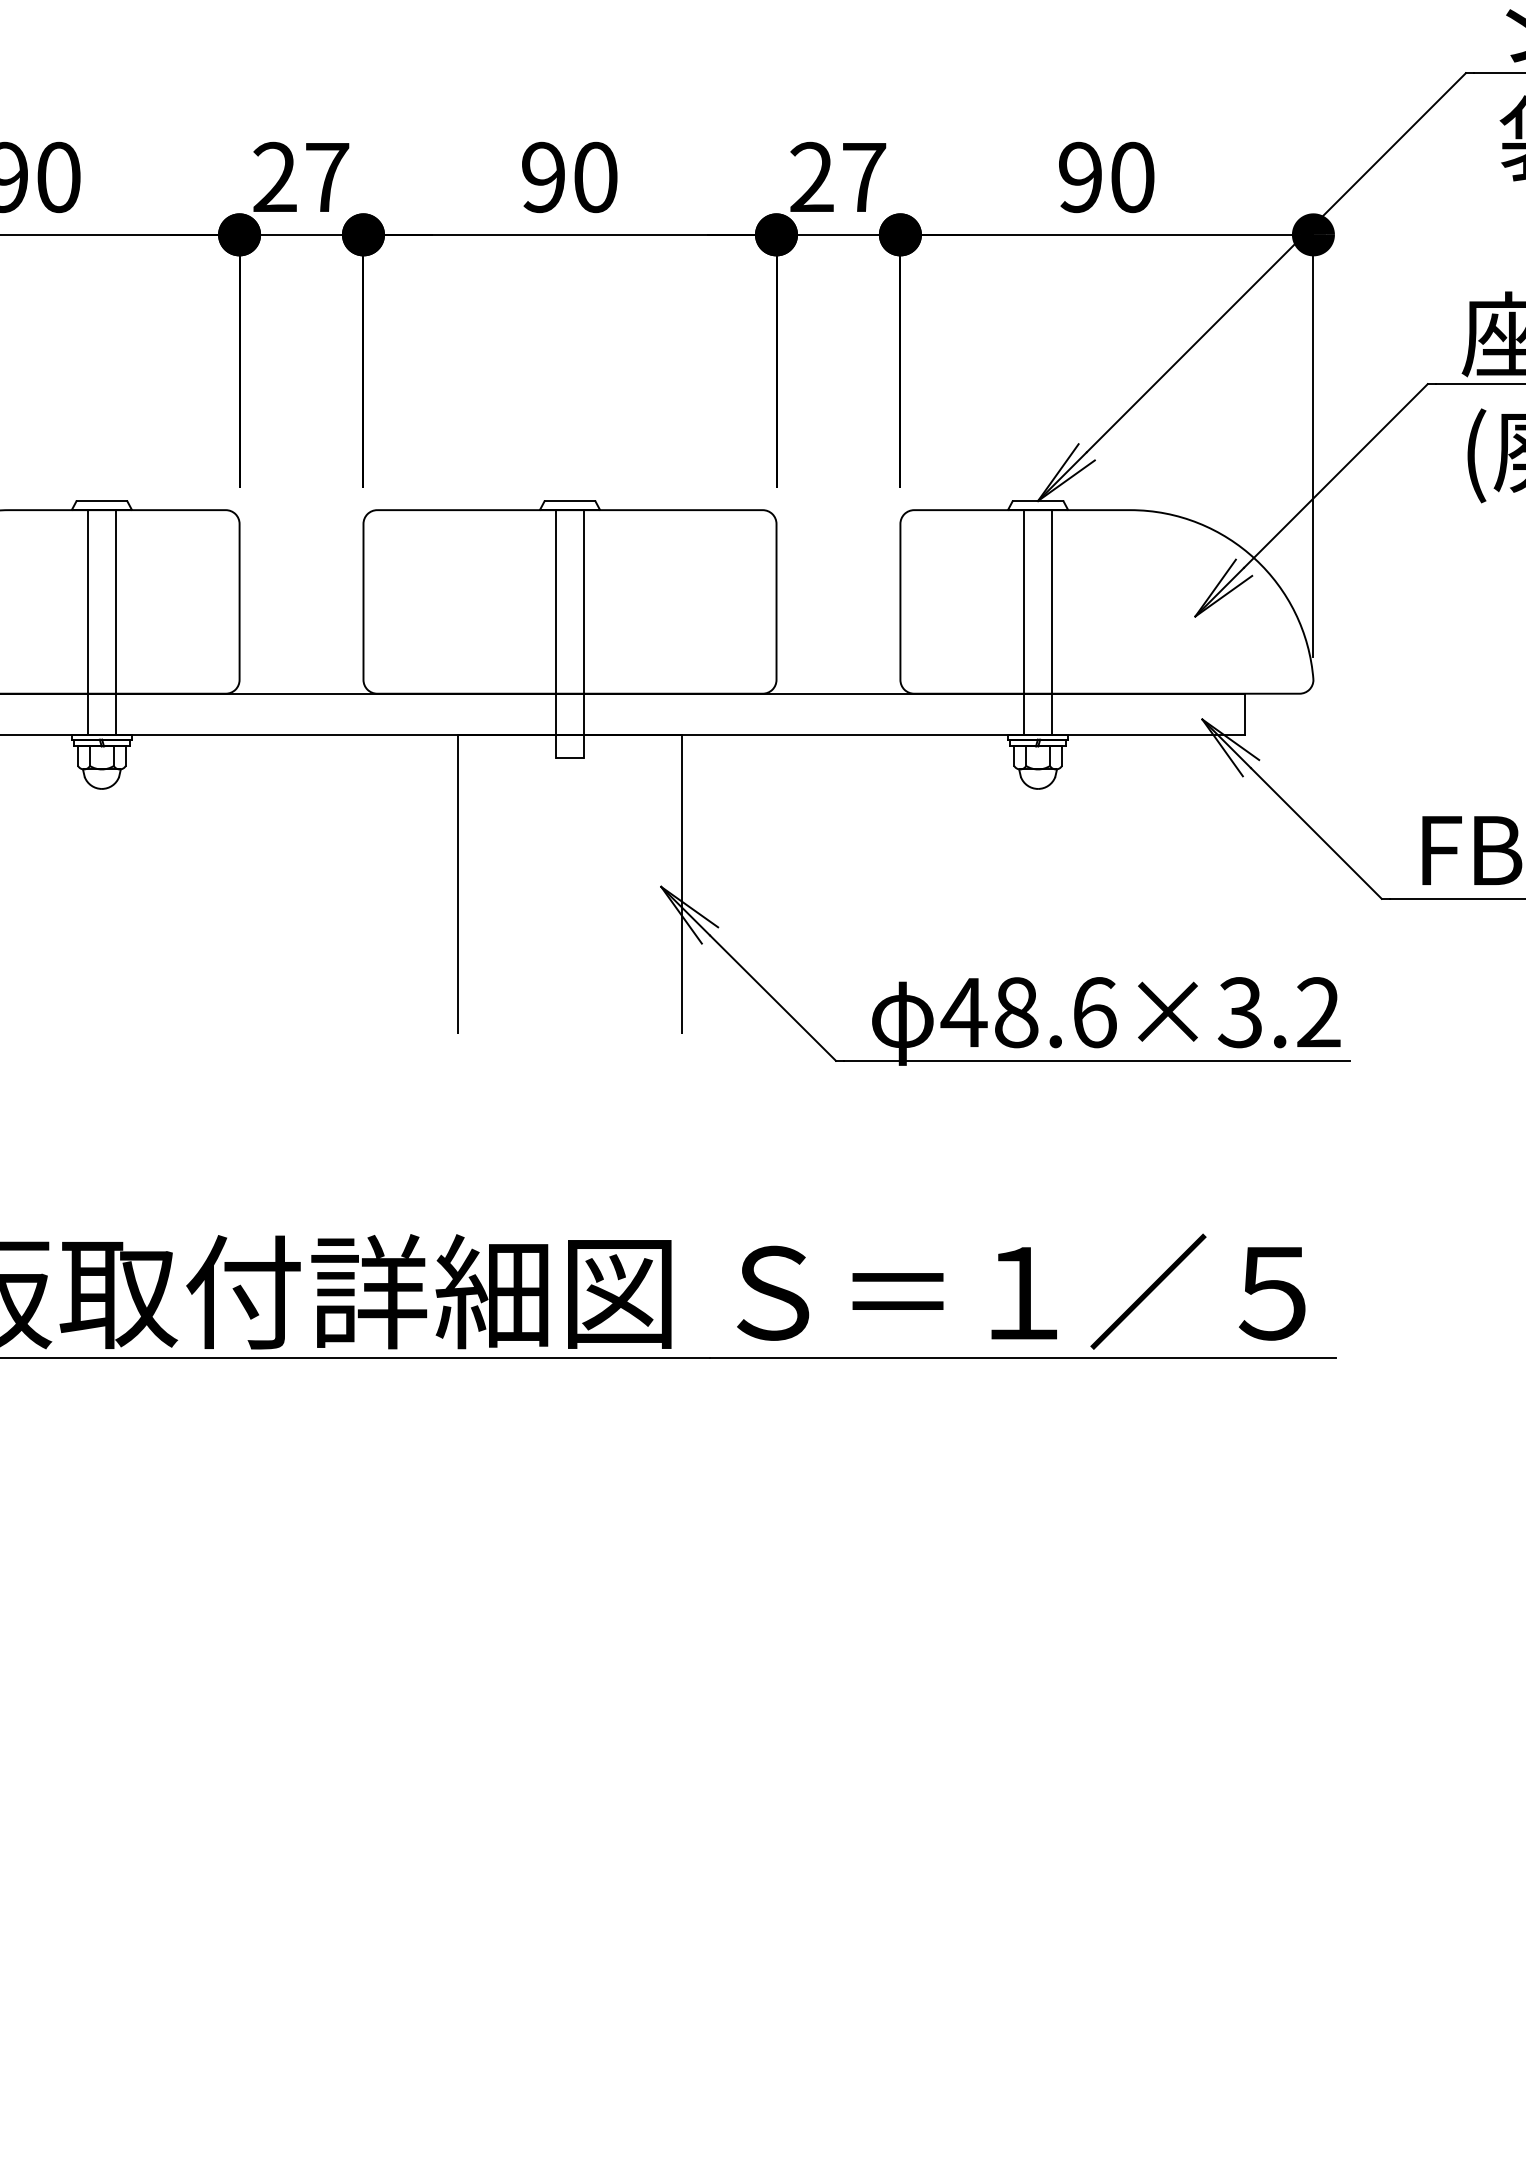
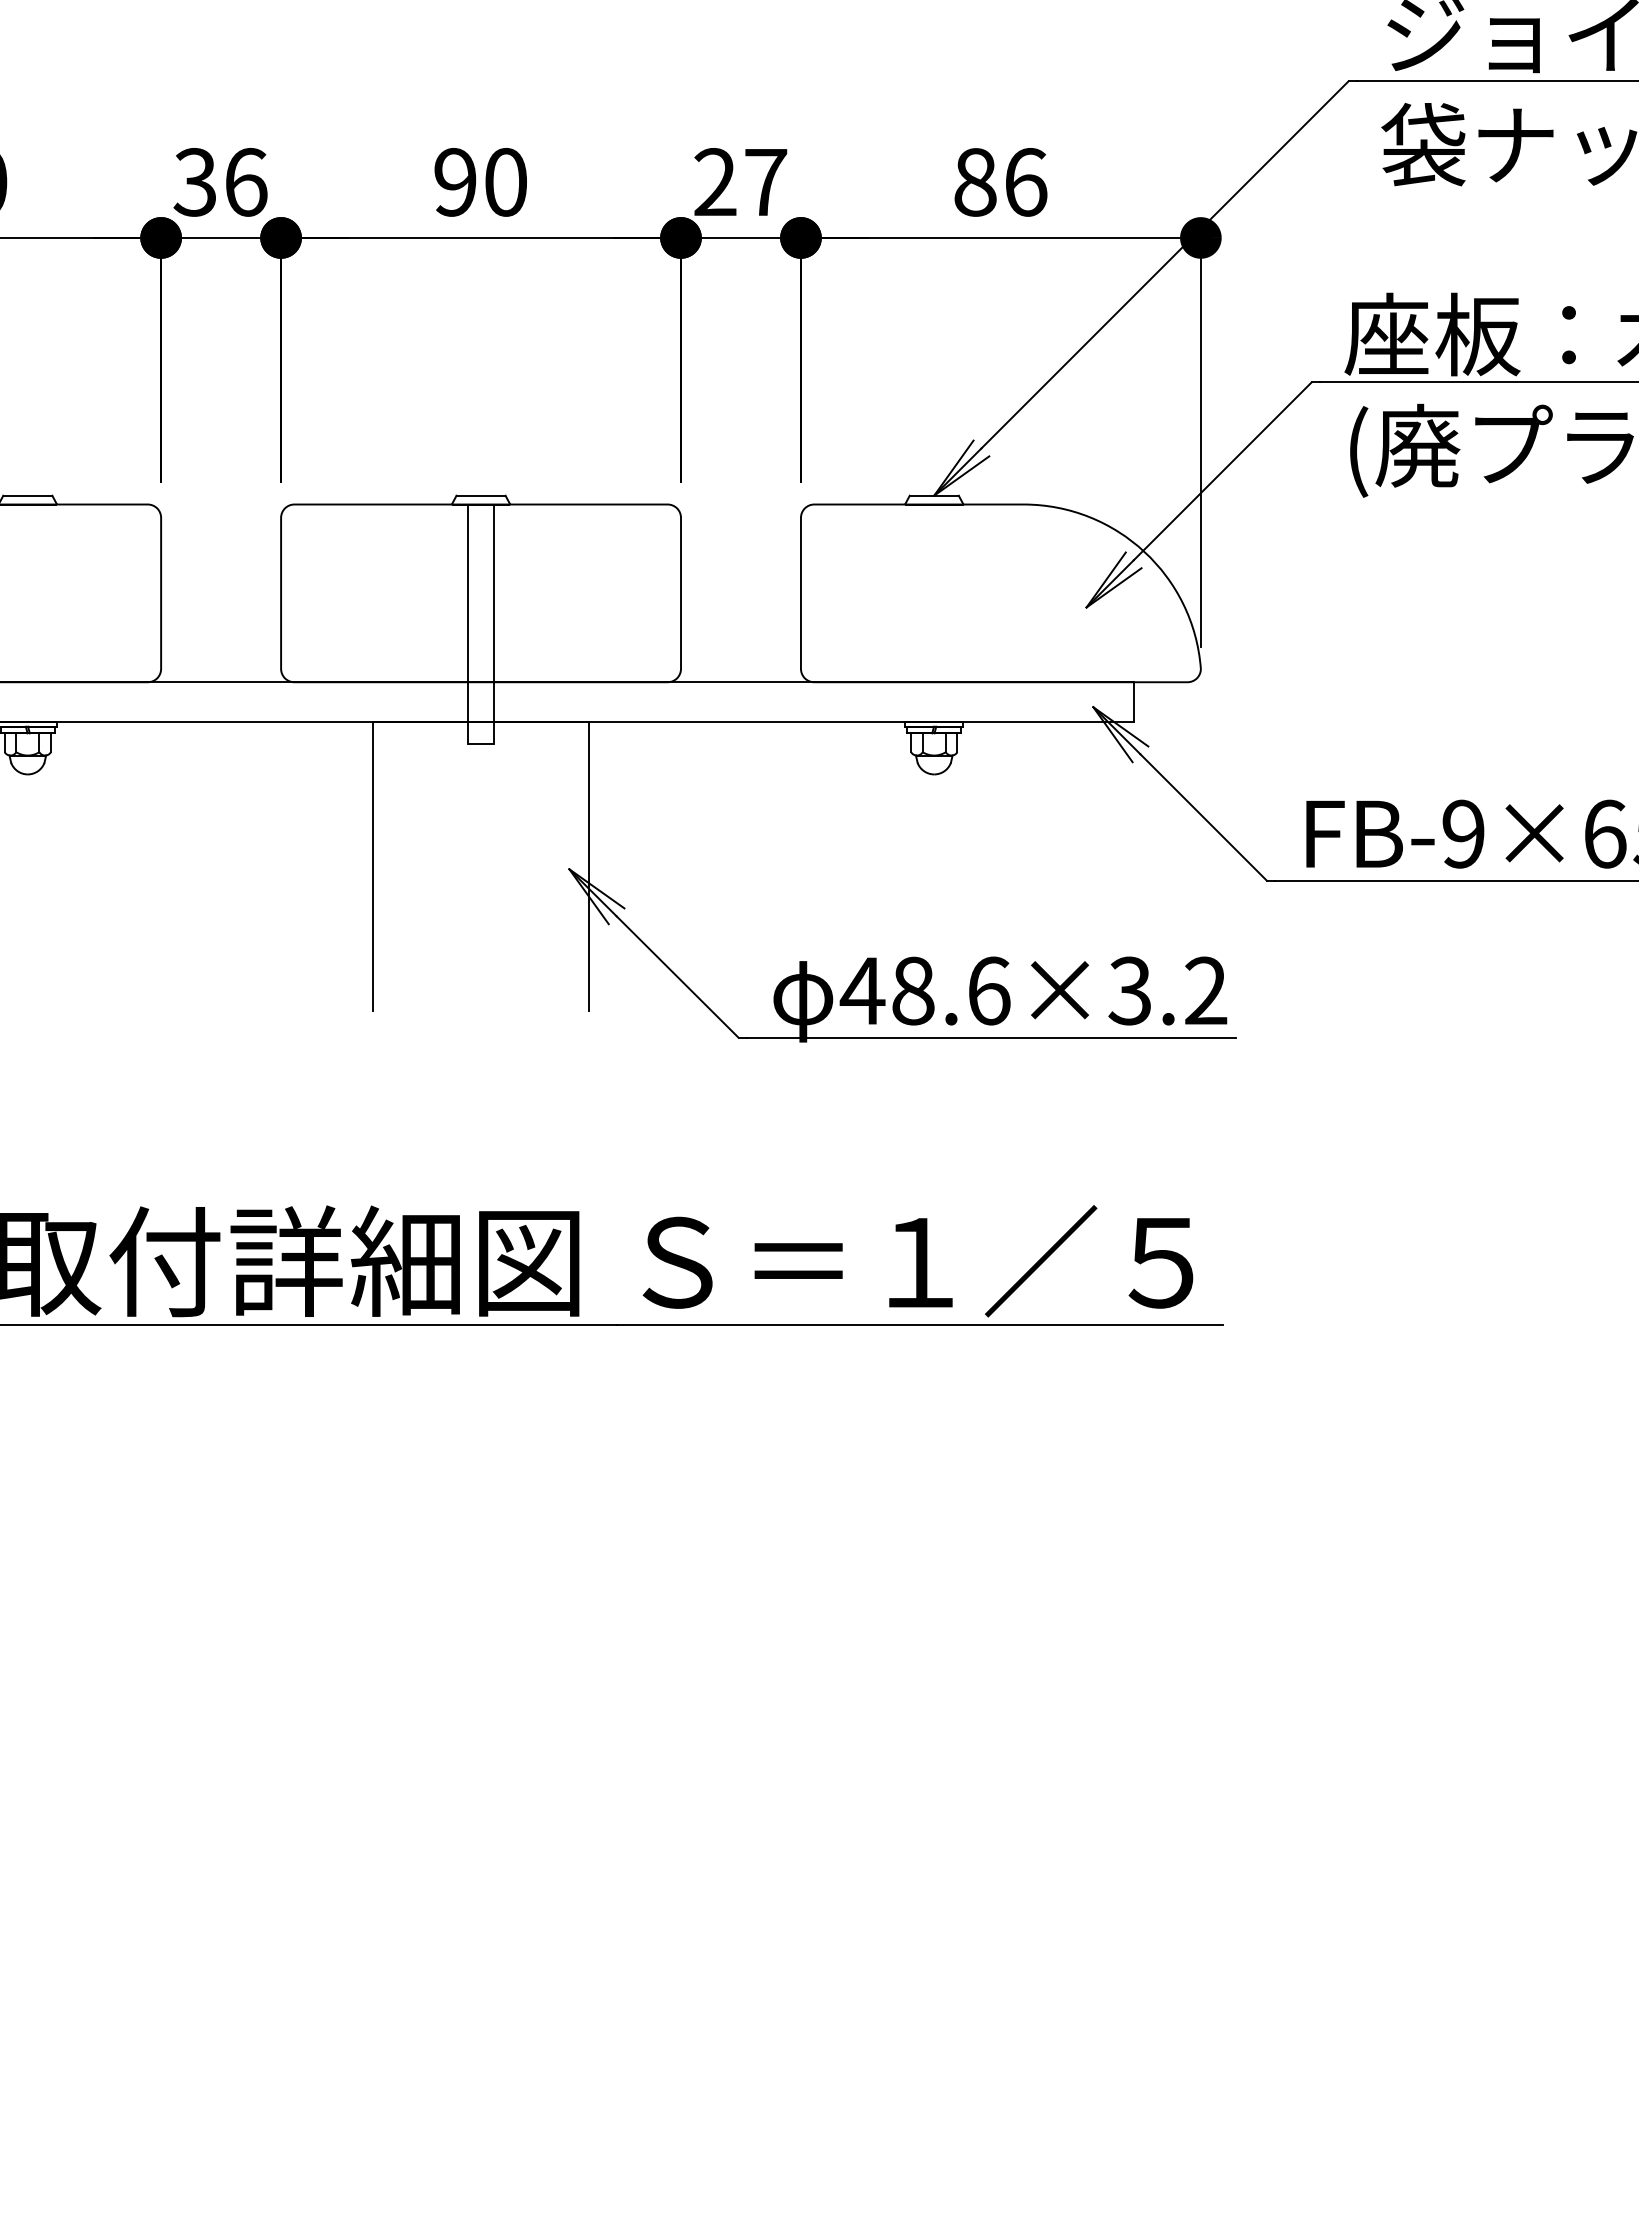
text: (300, 177) -> (220, 182), 27 -> 36
text: (1106, 177) -> (1000, 182), 90 -> 86
line: (88, 622) -> (14, 613), removed
line: (116, 622) -> (41, 613), removed
line: (1023, 622) -> (920, 613), removed
line: (1051, 622) -> (947, 613), removed

